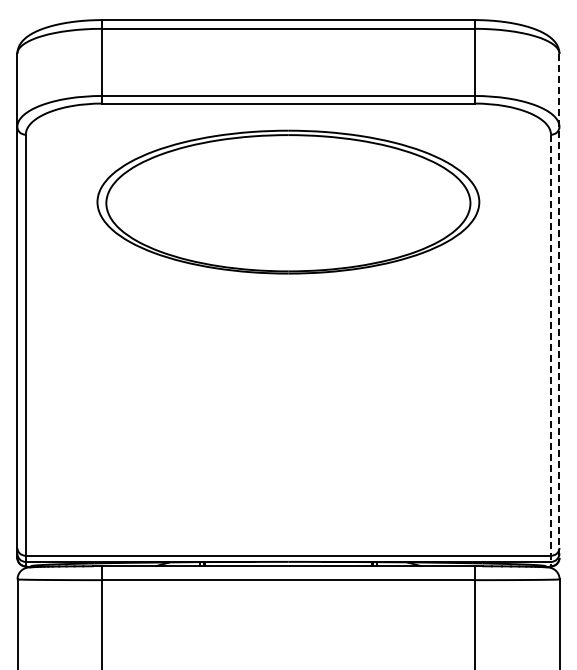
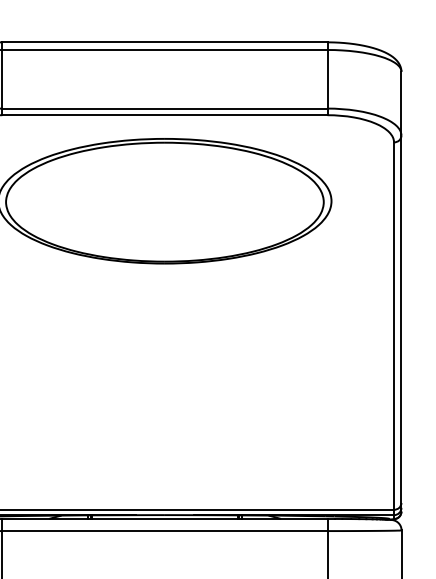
line: (559, 306) -> (401, 292), dashed -> solid
line: (551, 350) -> (394, 330), dashed -> solid

